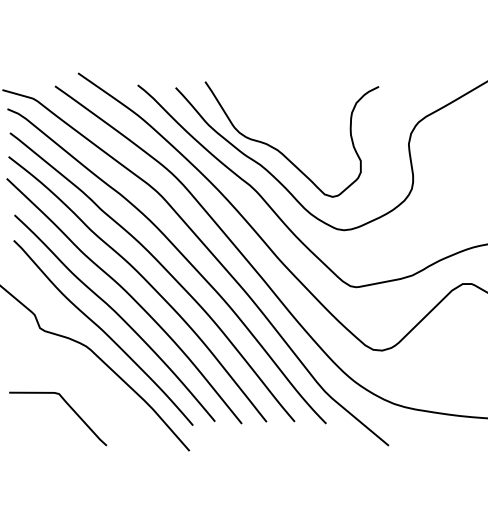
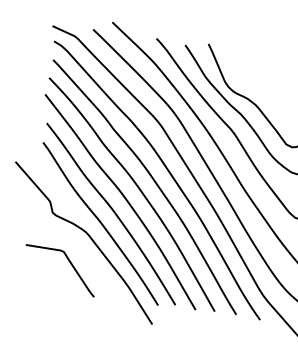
curve: (69, 407) -> (70, 263), moved

